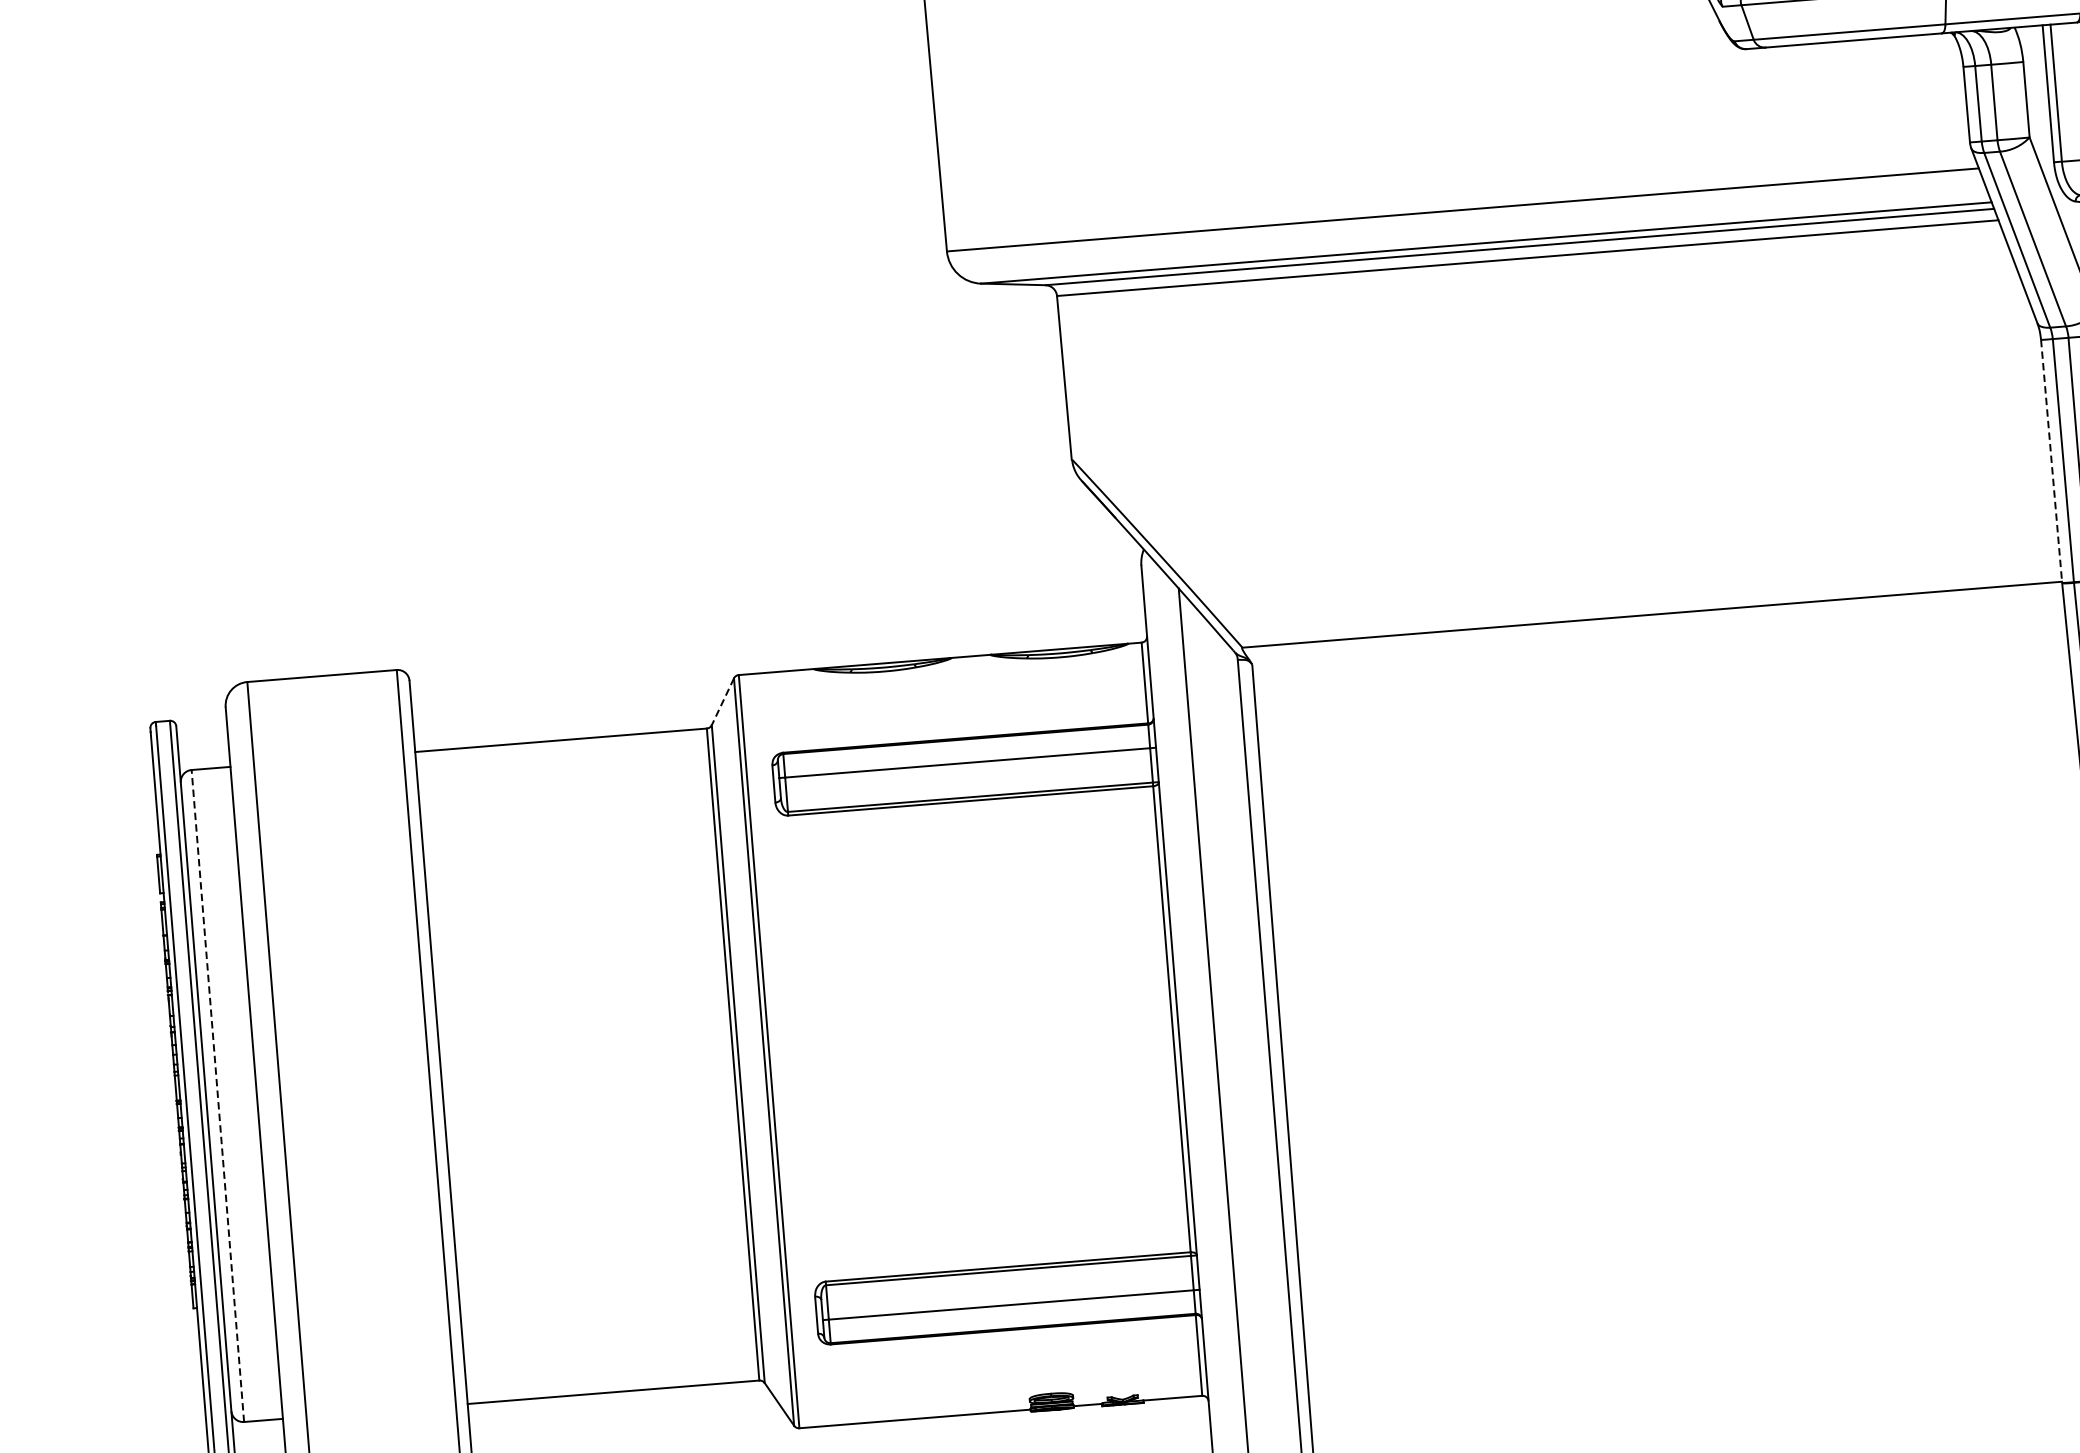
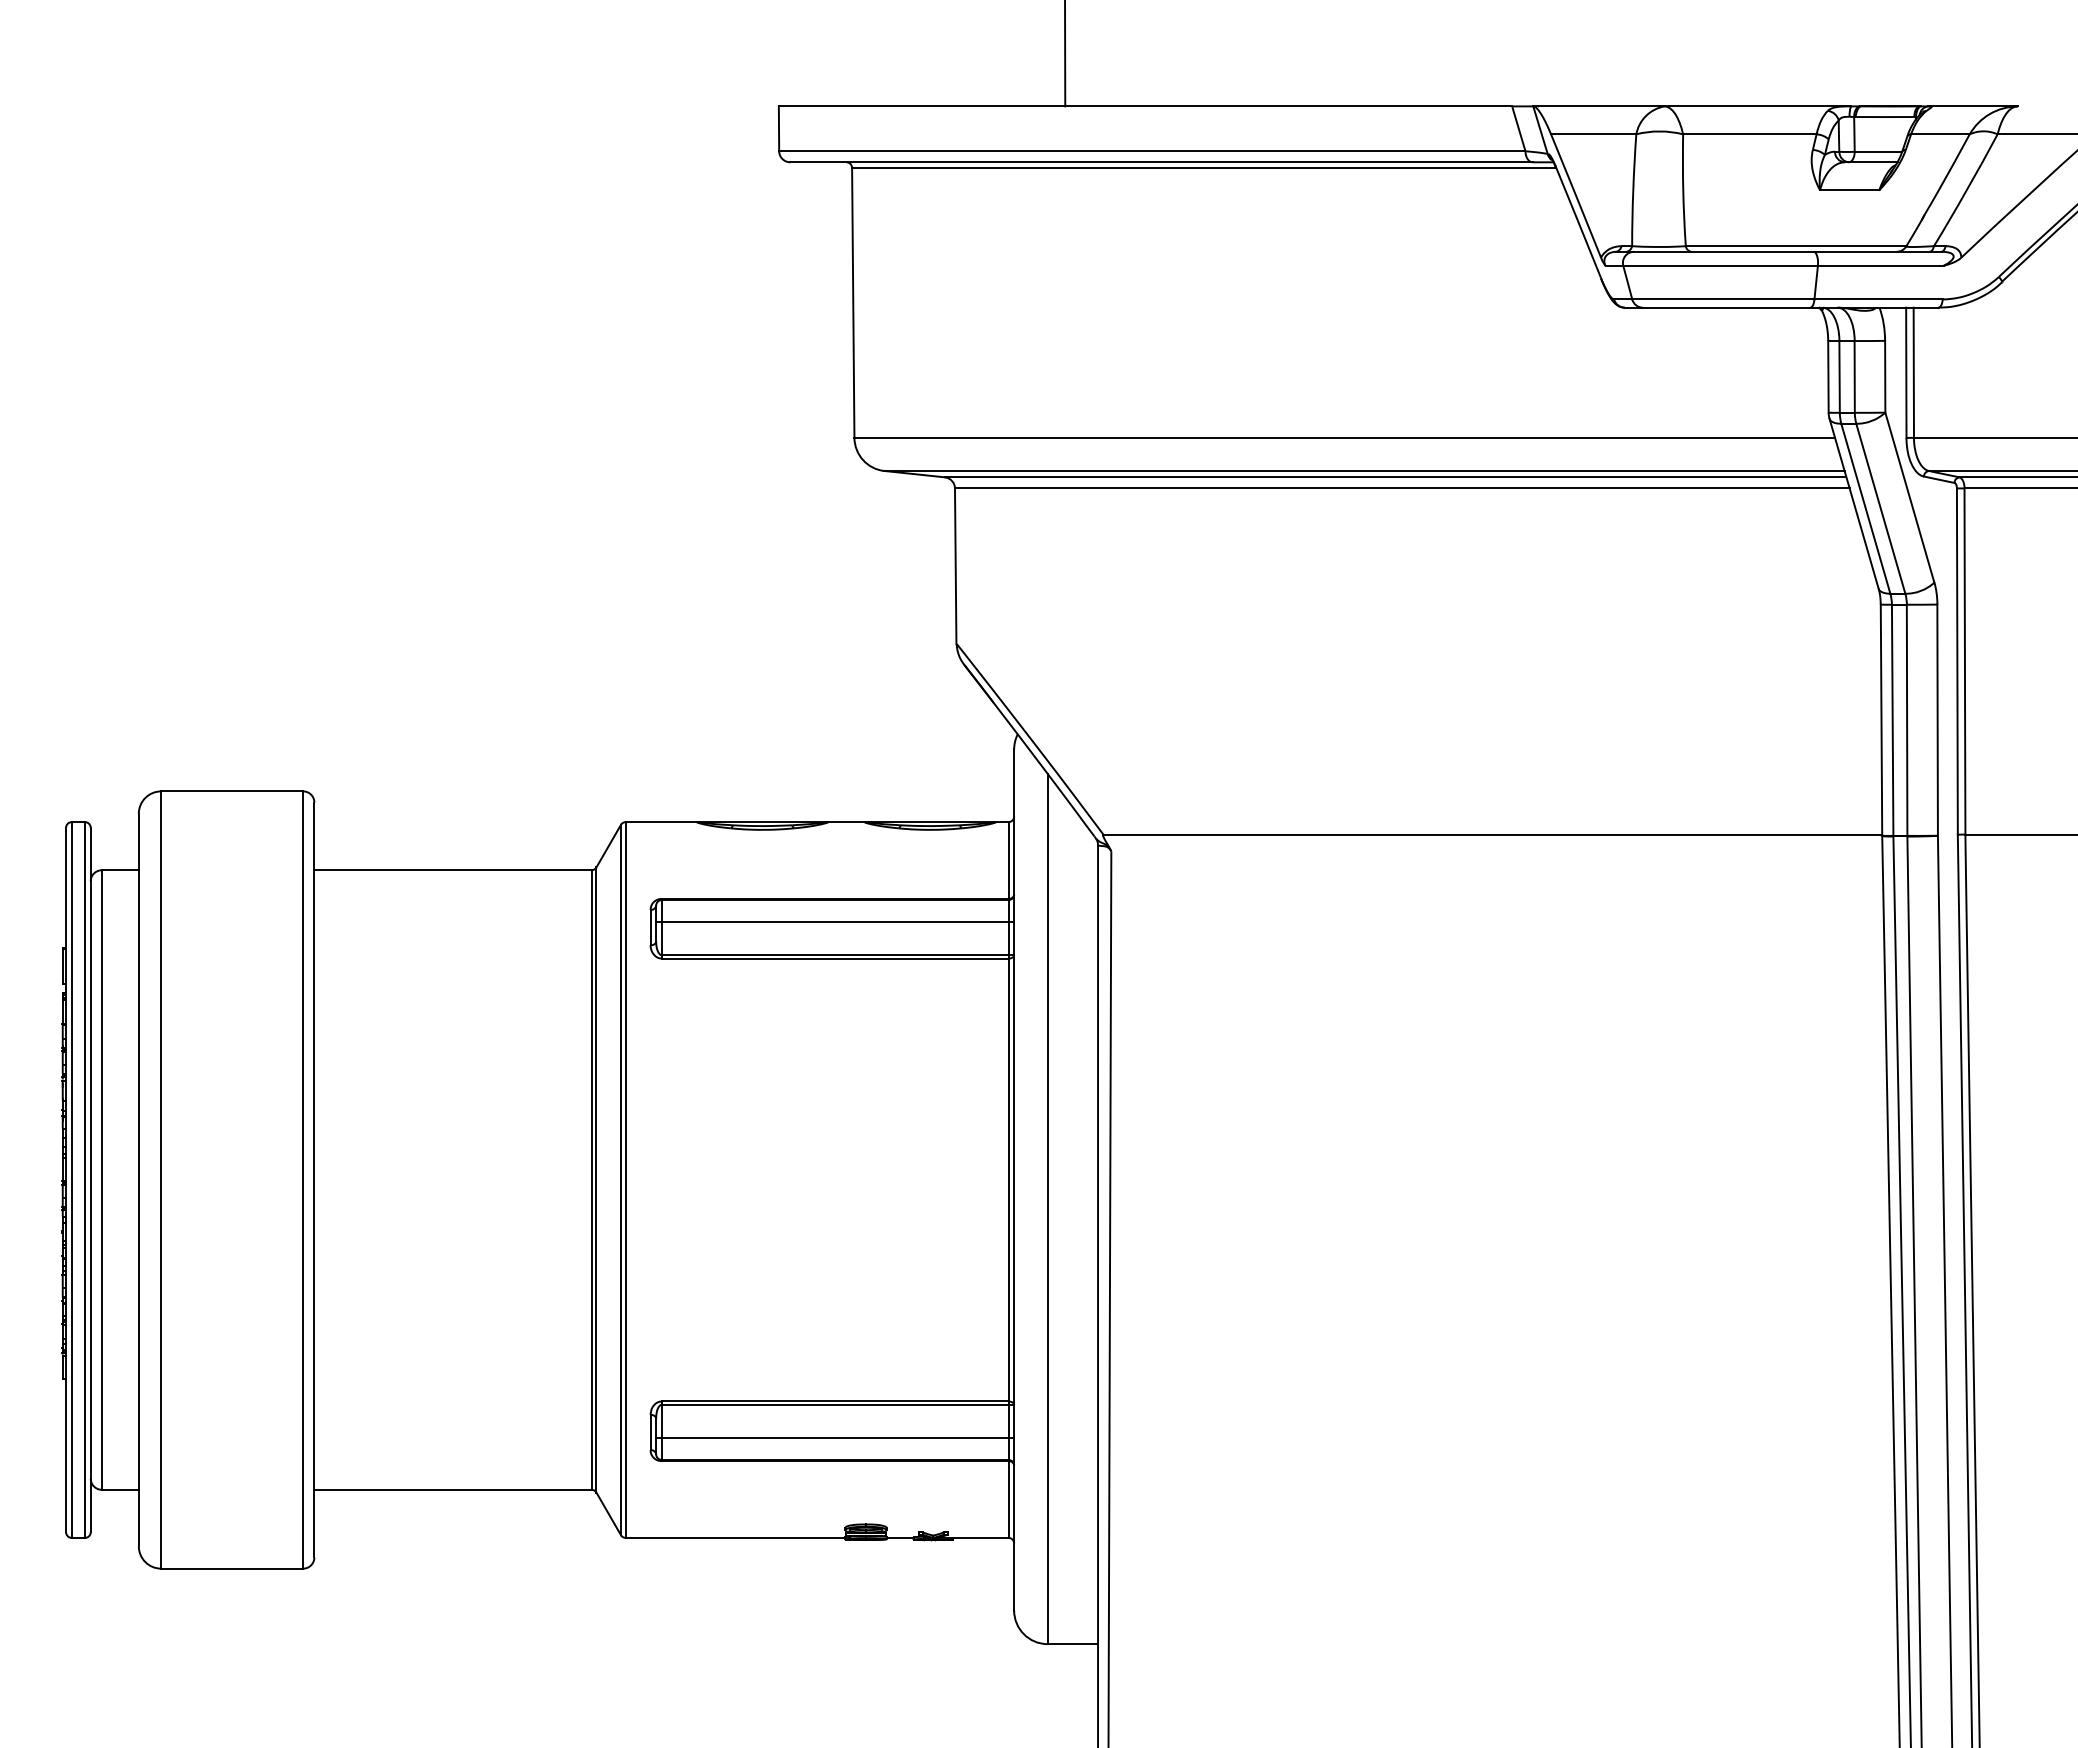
line: (2051, 461) -> (1881, 720), dashed -> solid
line: (722, 702) -> (608, 846), dashed -> solid
line: (217, 1096) -> (101, 1180), dashed -> solid

